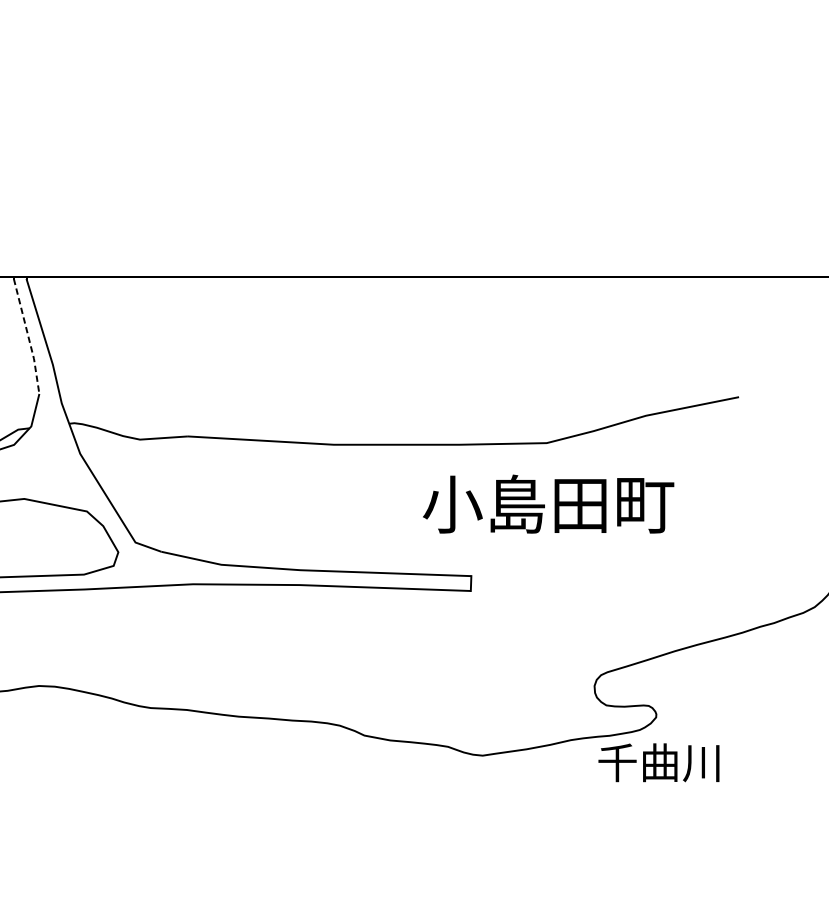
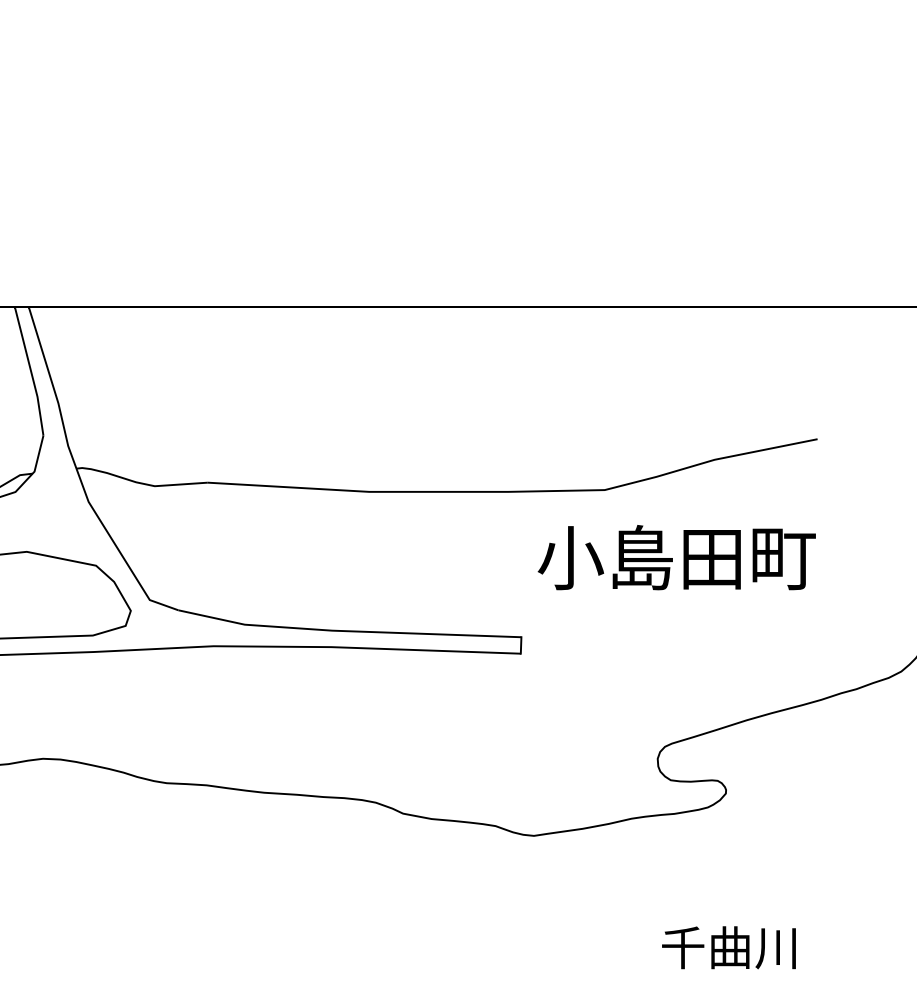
line: (28, 336) -> (31, 372), dashed -> solid
text: (548, 504) -> (676, 557), moved
text: (658, 762) -> (728, 947), moved

